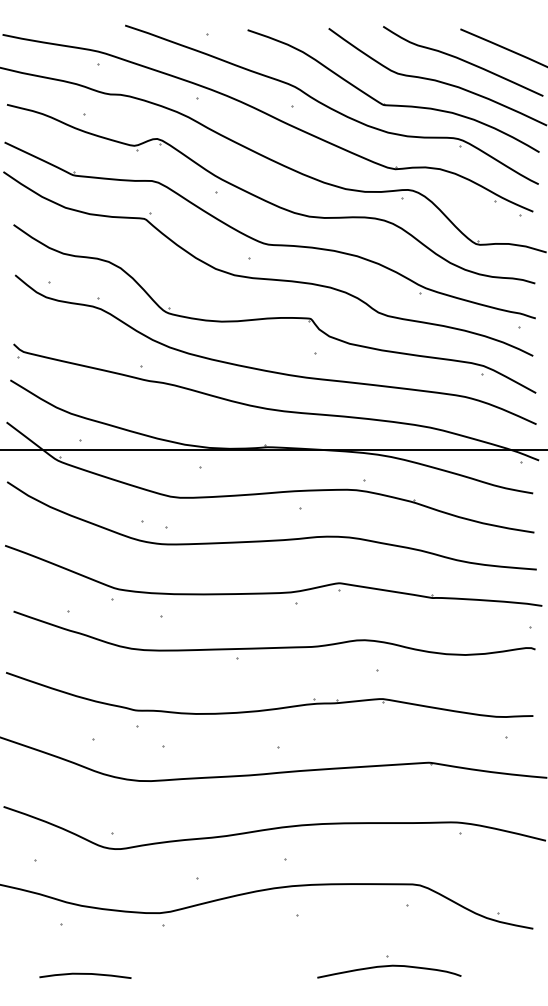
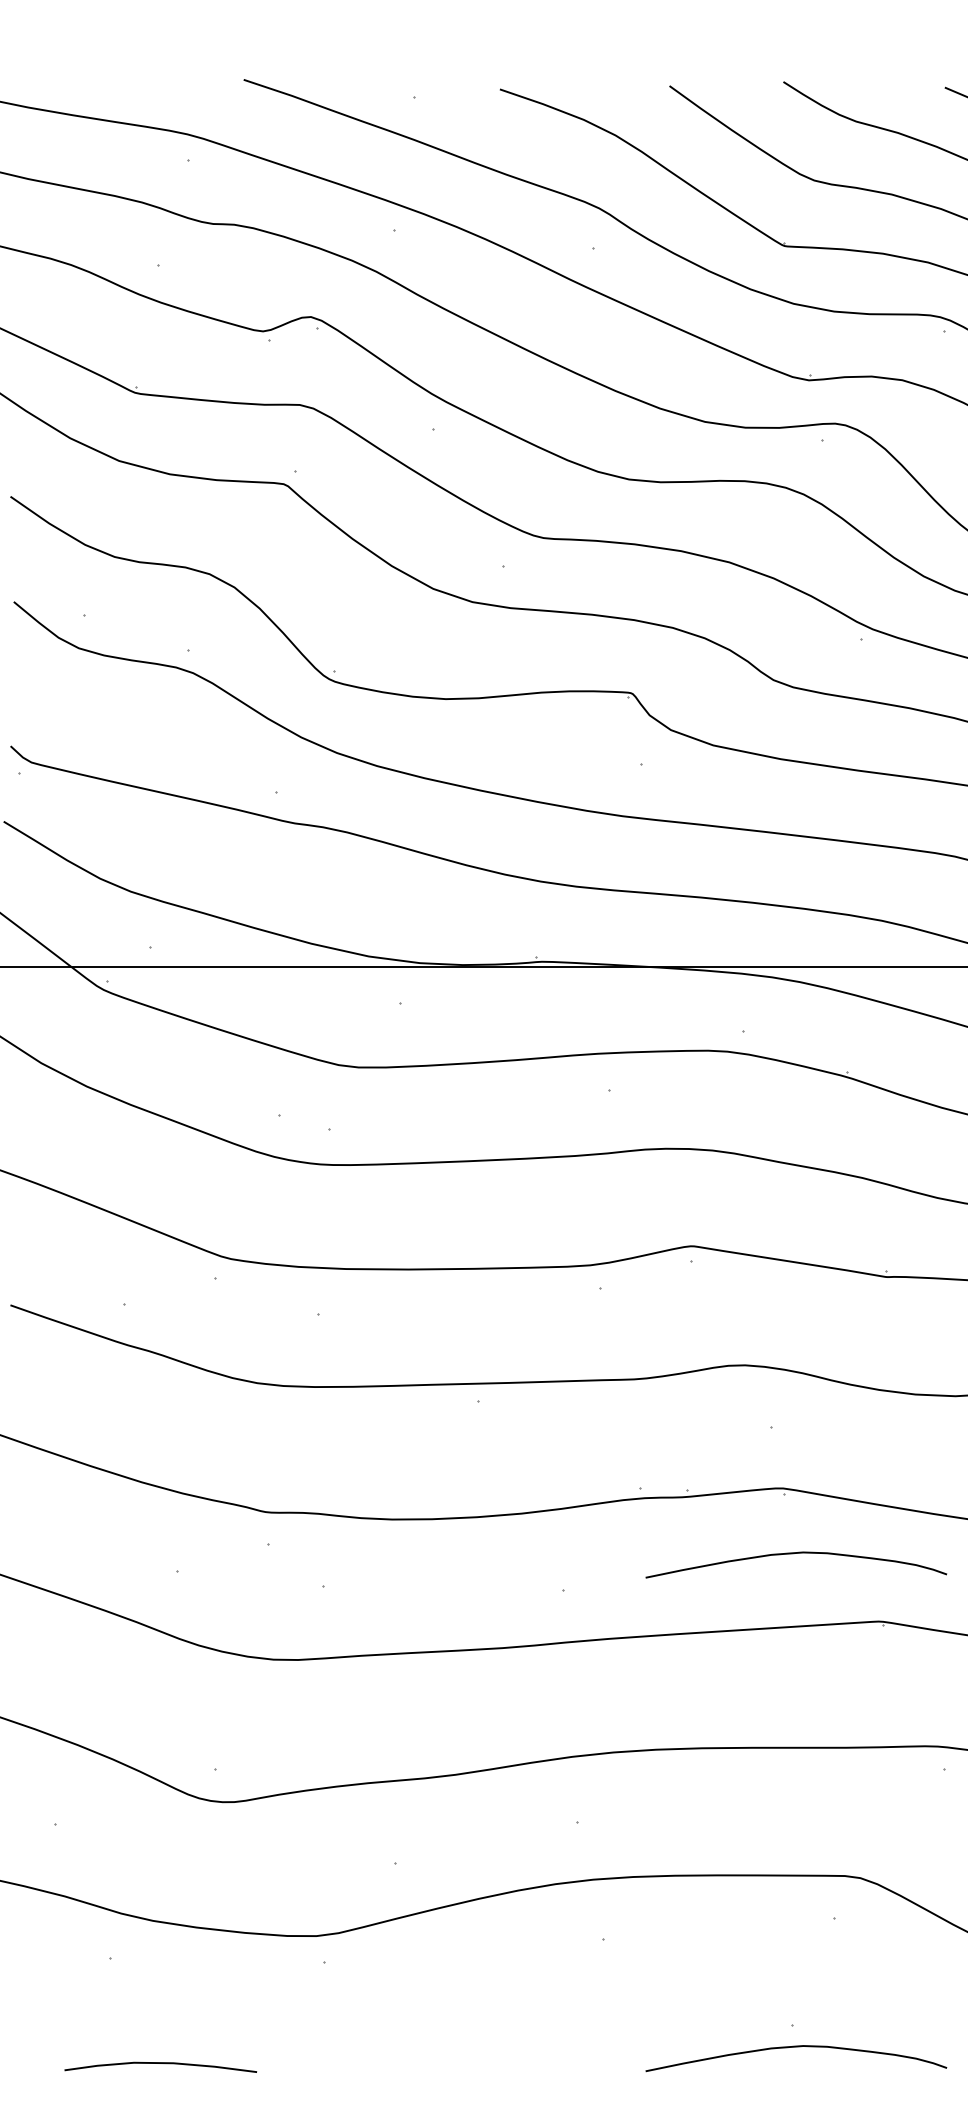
curve: (389, 730) -> (796, 1554), added

